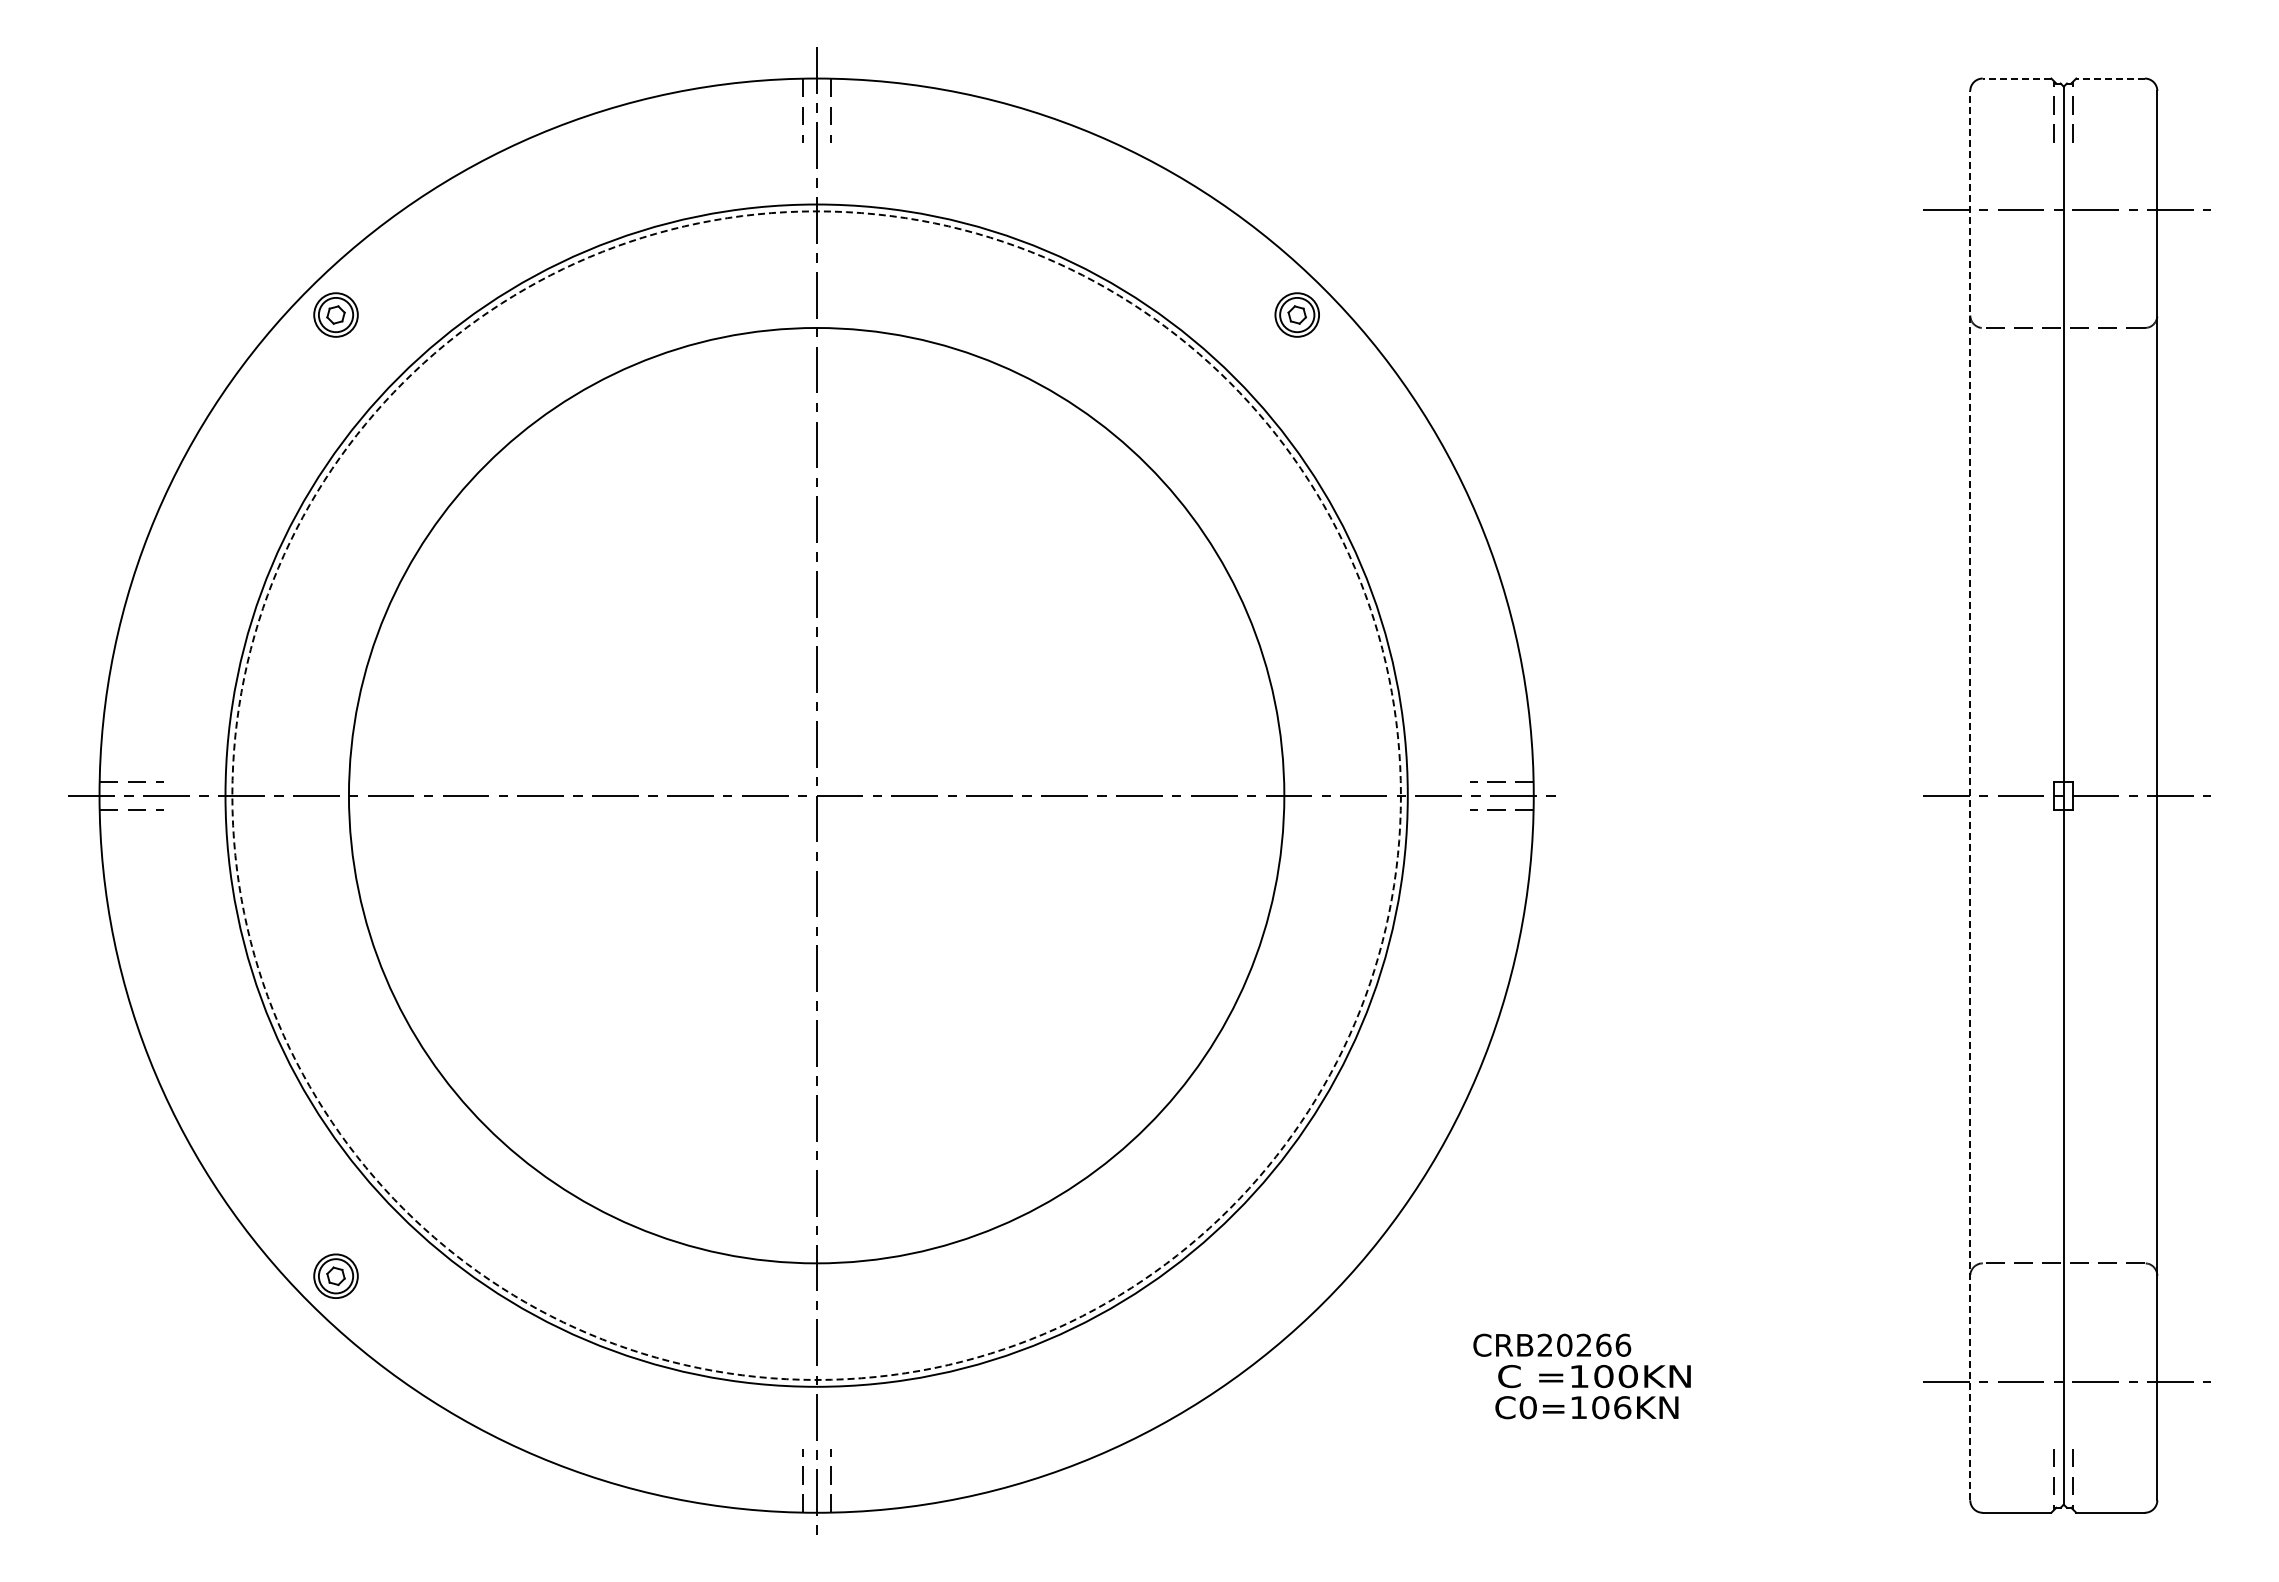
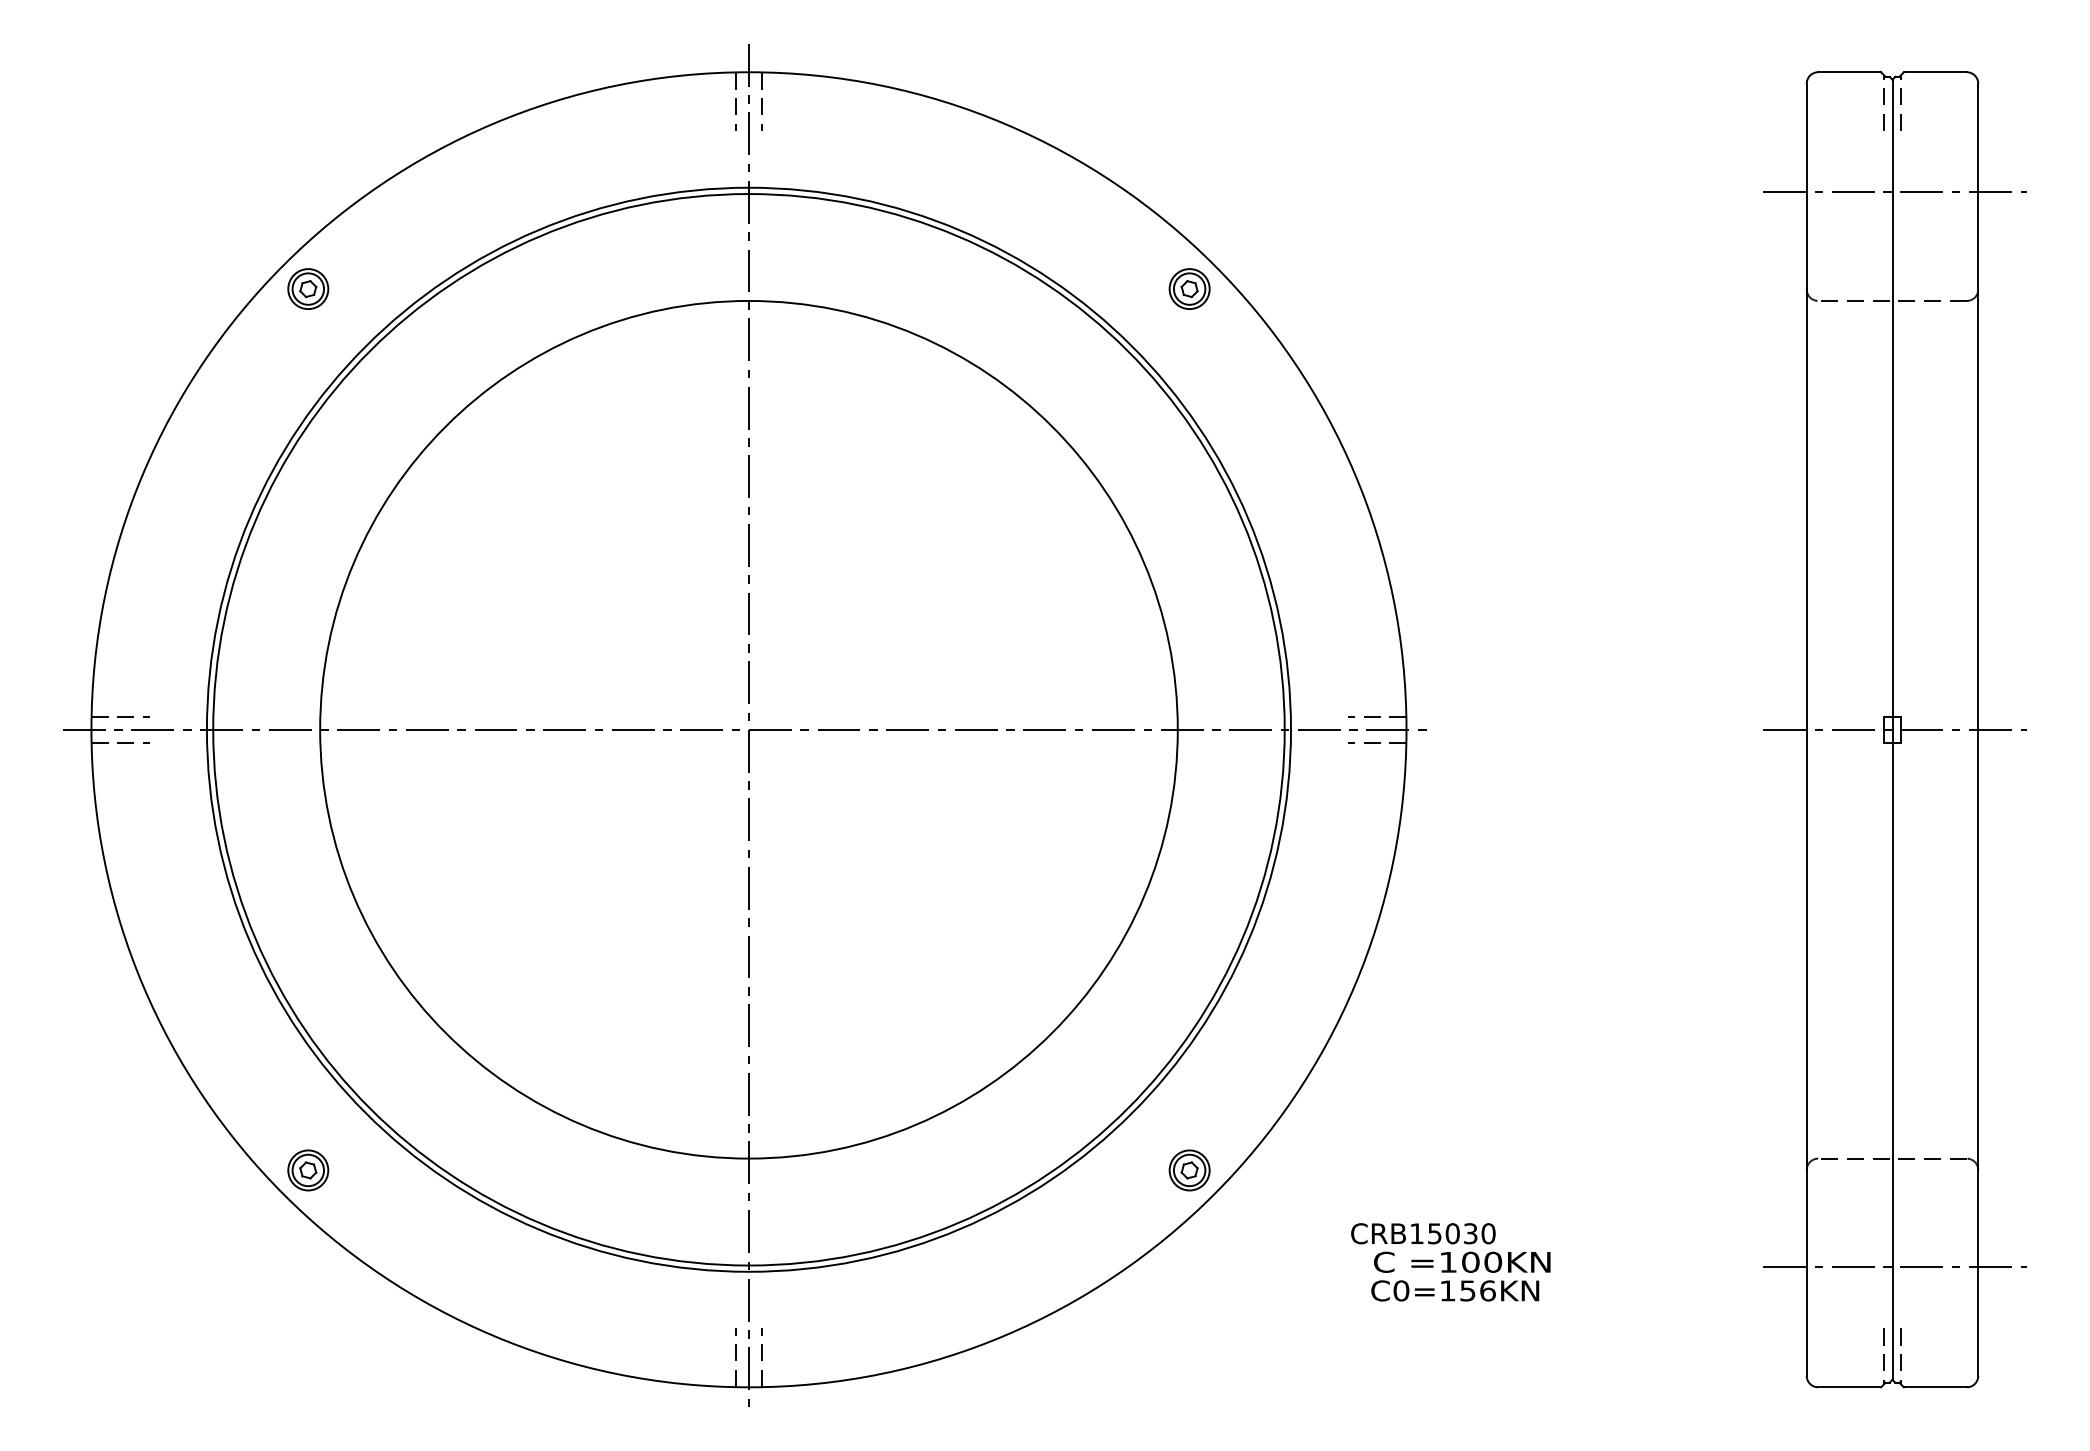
line: (2016, 78) -> (1849, 72), dashed -> solid
line: (2110, 78) -> (1935, 72), dashed -> solid
circle: (816, 795) -> (748, 729), dashed -> solid
line: (1970, 795) -> (1806, 729), dashed -> solid
part: (1296, 1275) -> (1188, 1169), added
text: (1584, 1344) -> (1453, 1233), CRB20266 -> CRB15030
text: (1600, 1407) -> (1467, 1290), C0=106KN -> C0=156KN

